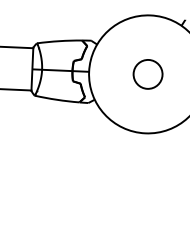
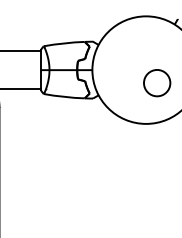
circle: (148, 74) -> (157, 83), moved

